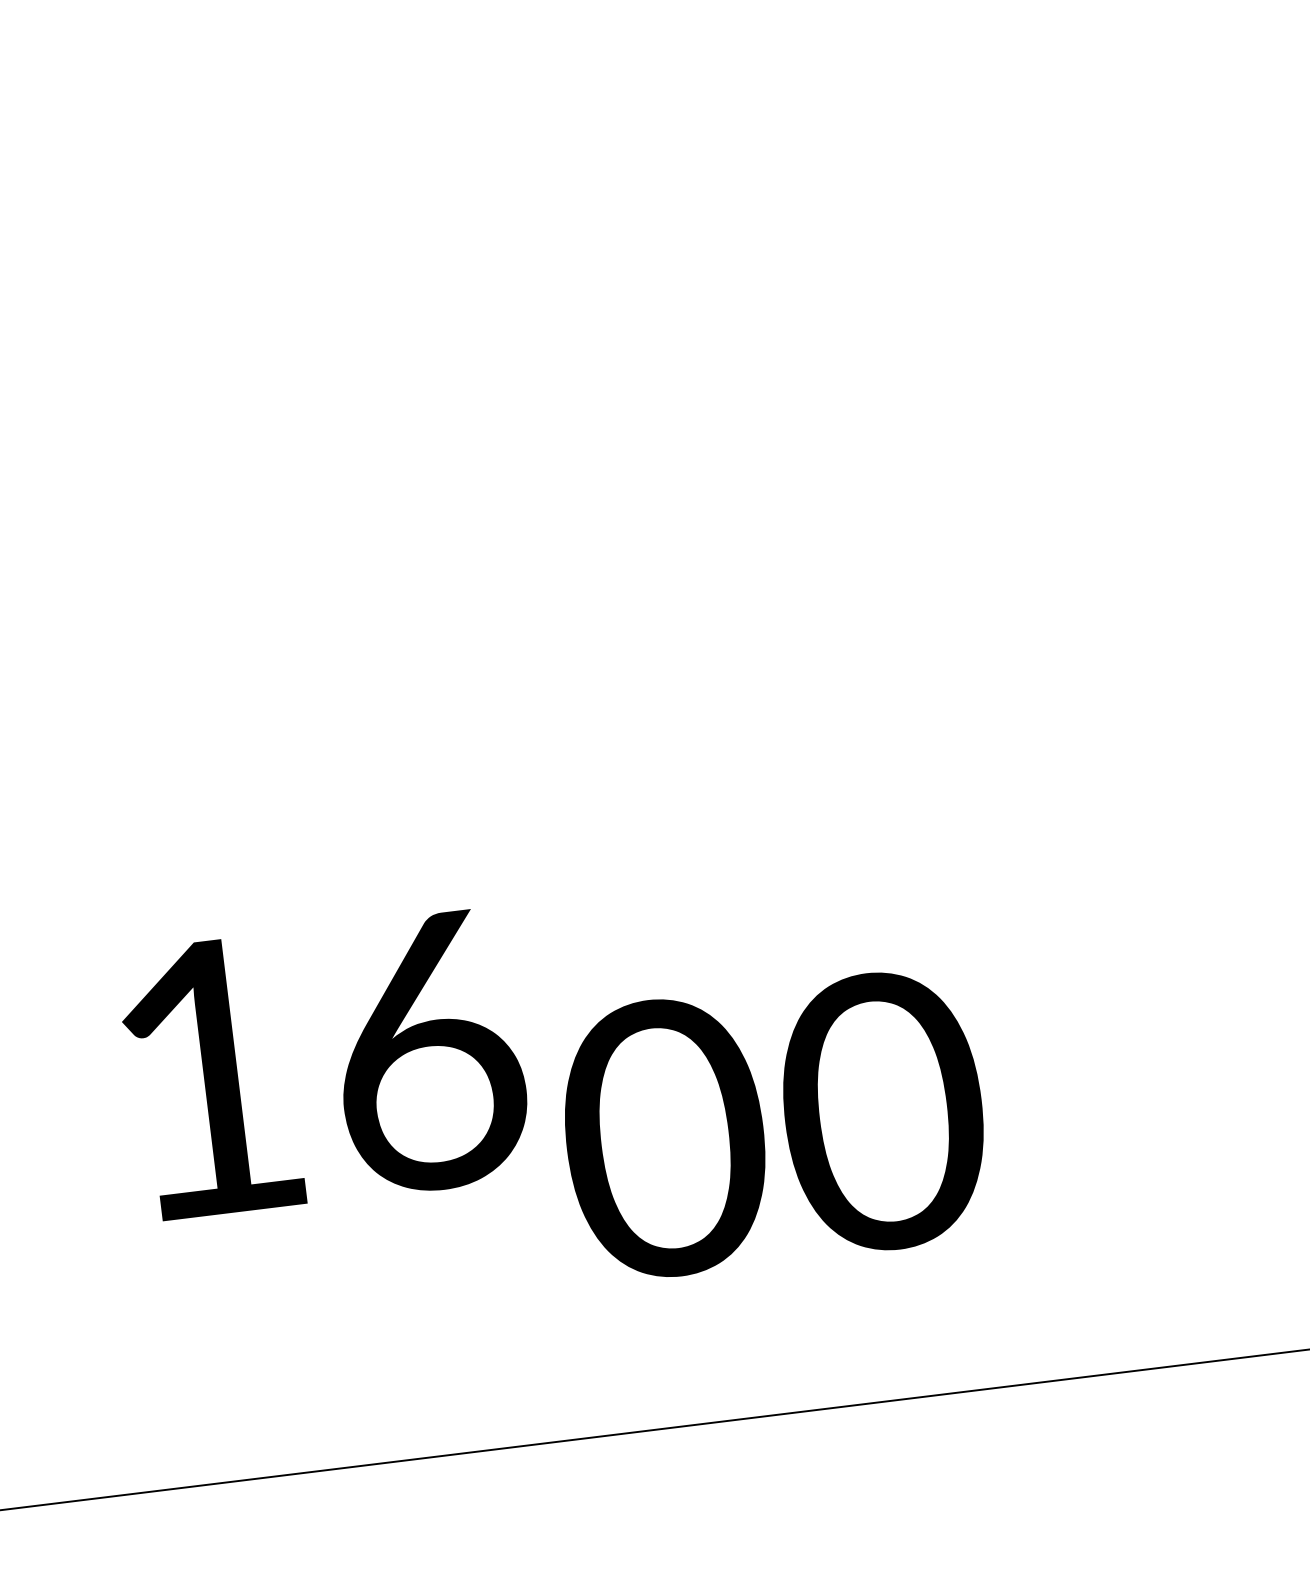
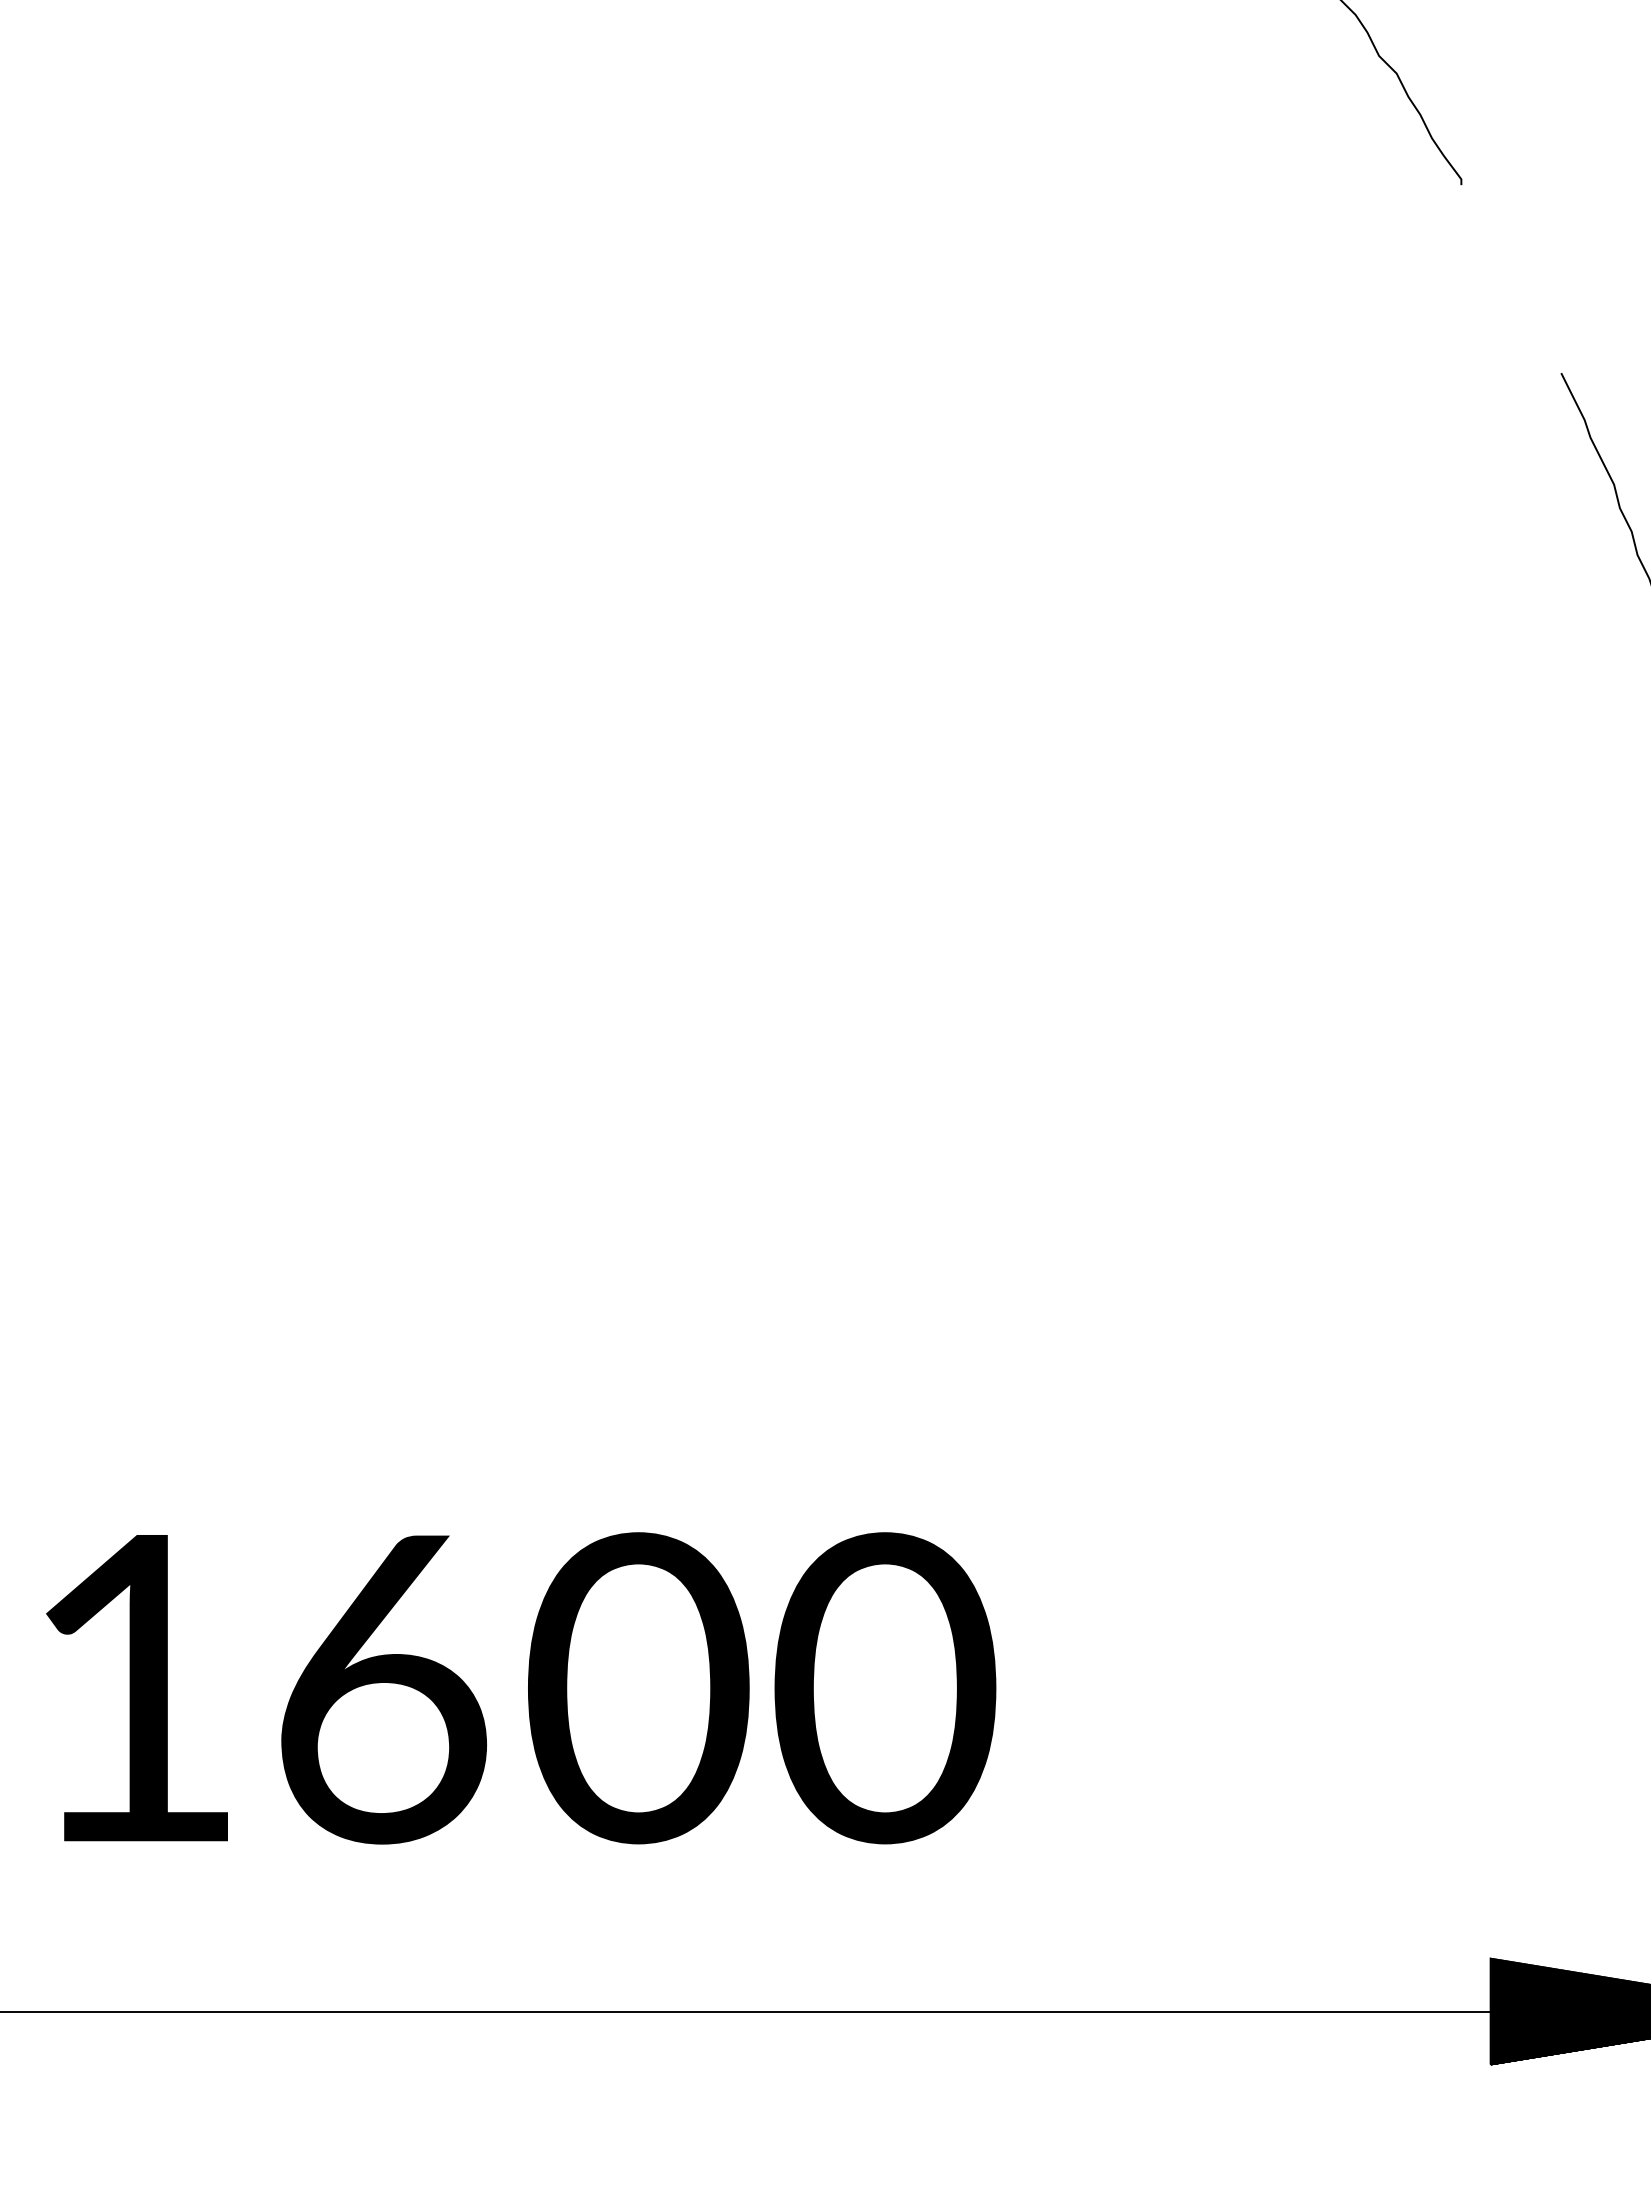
text: (325, 1065) -> (266, 1689), moved

